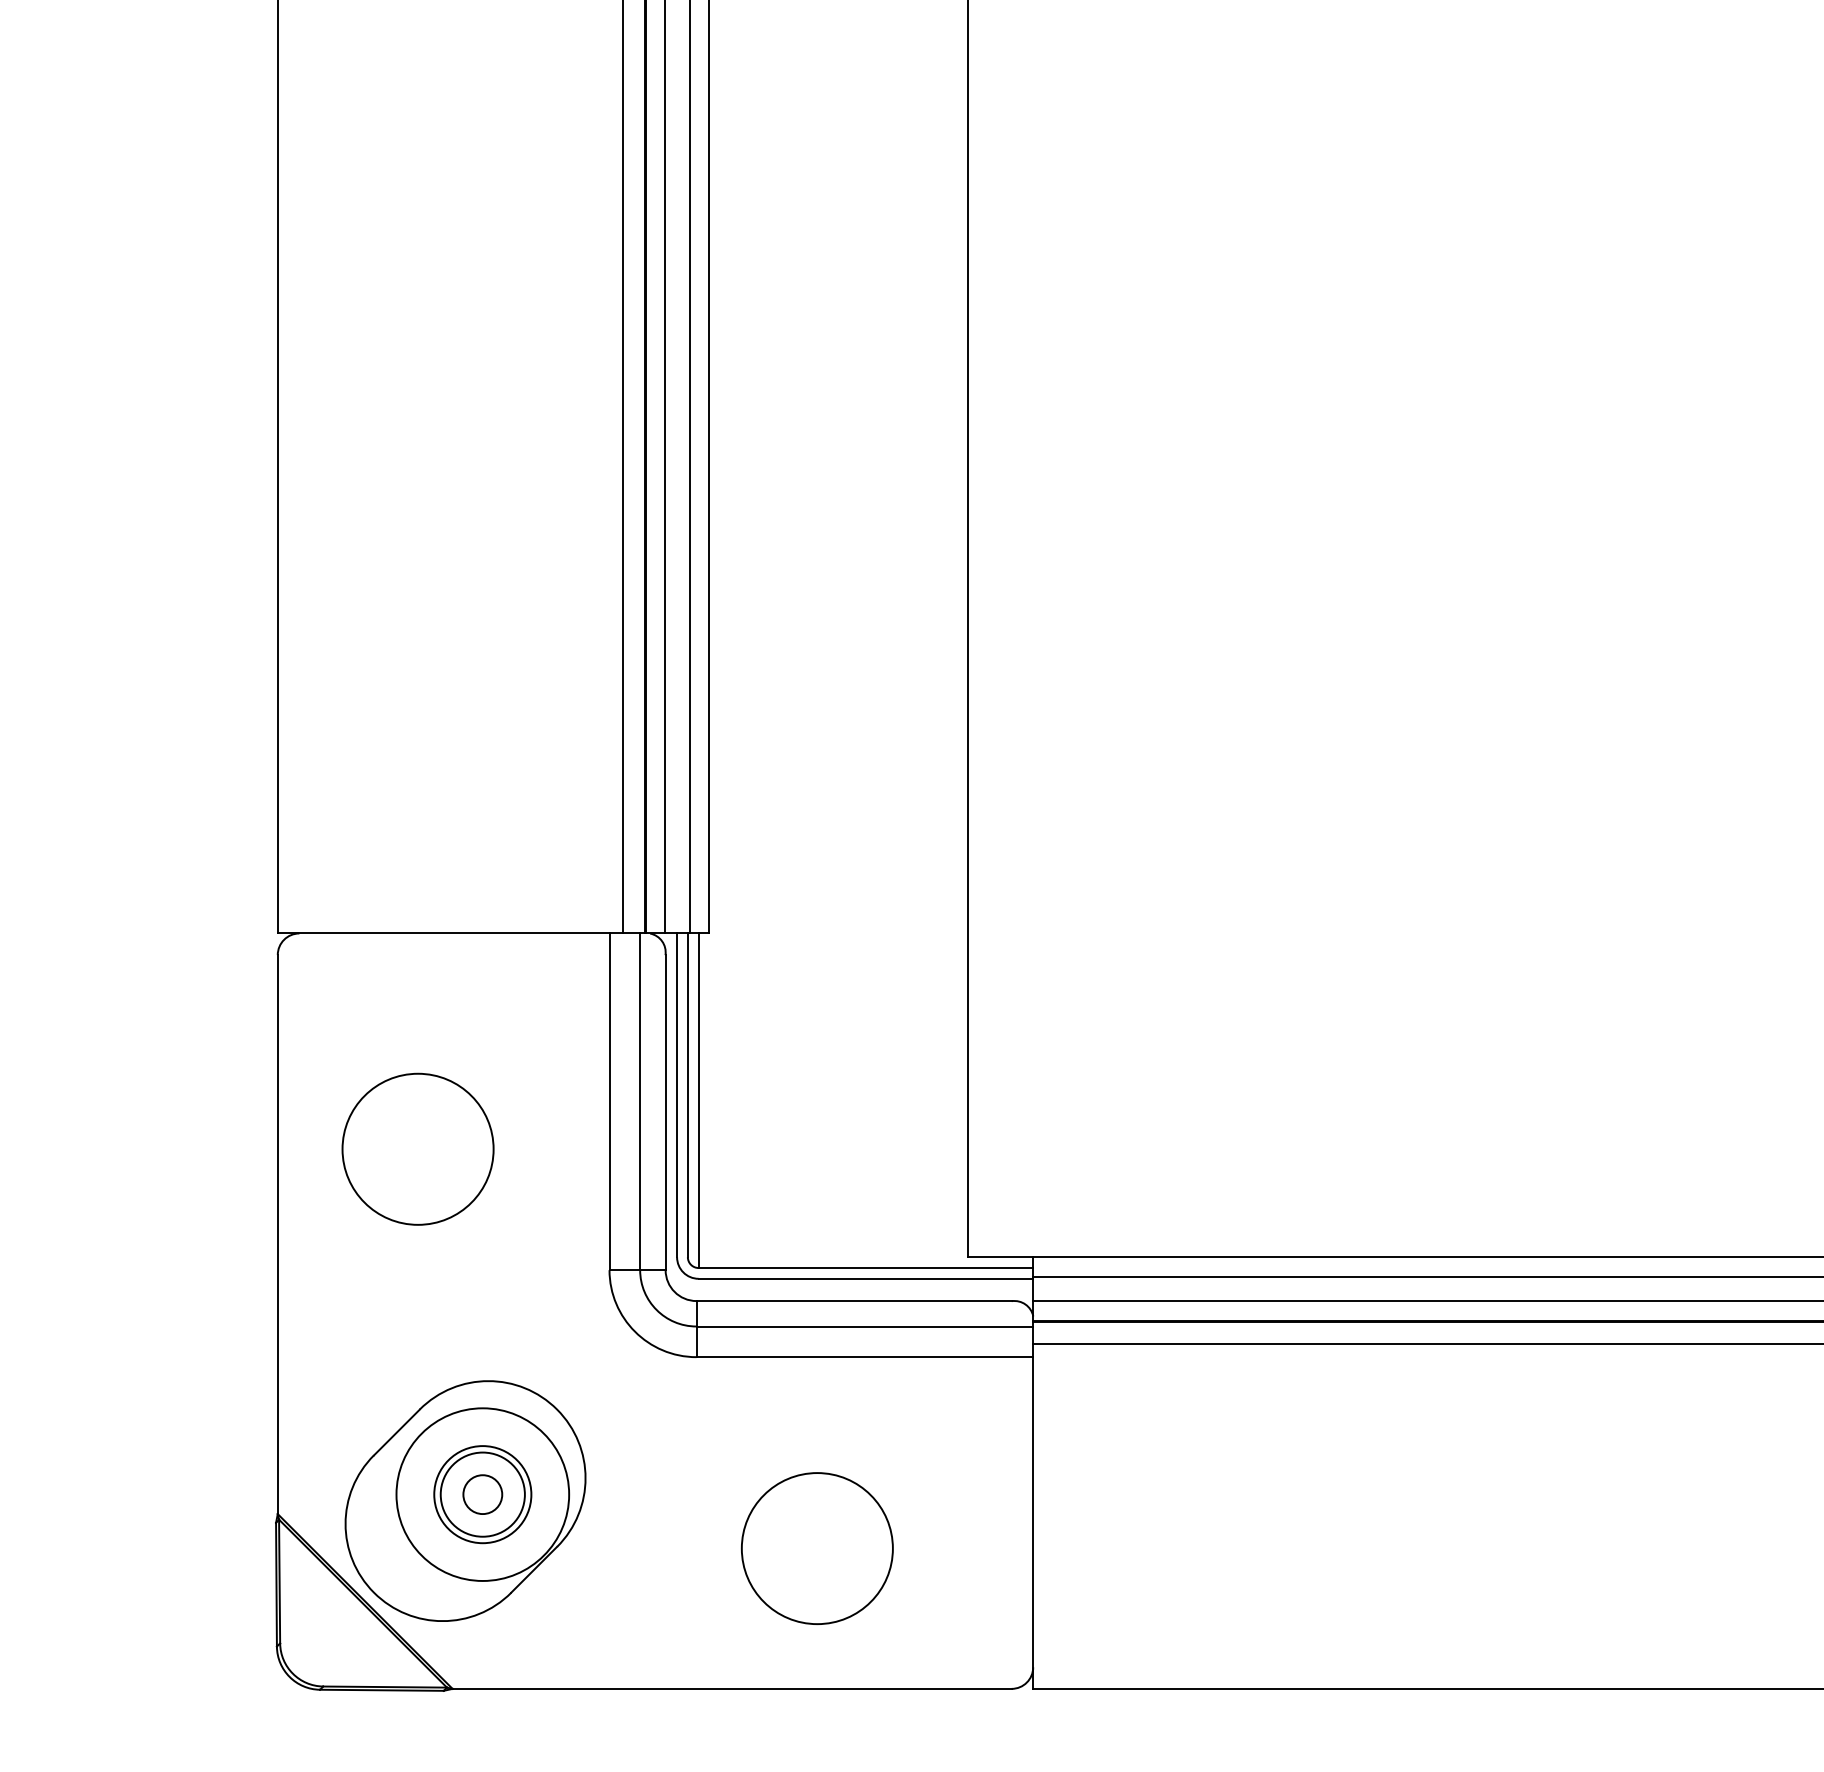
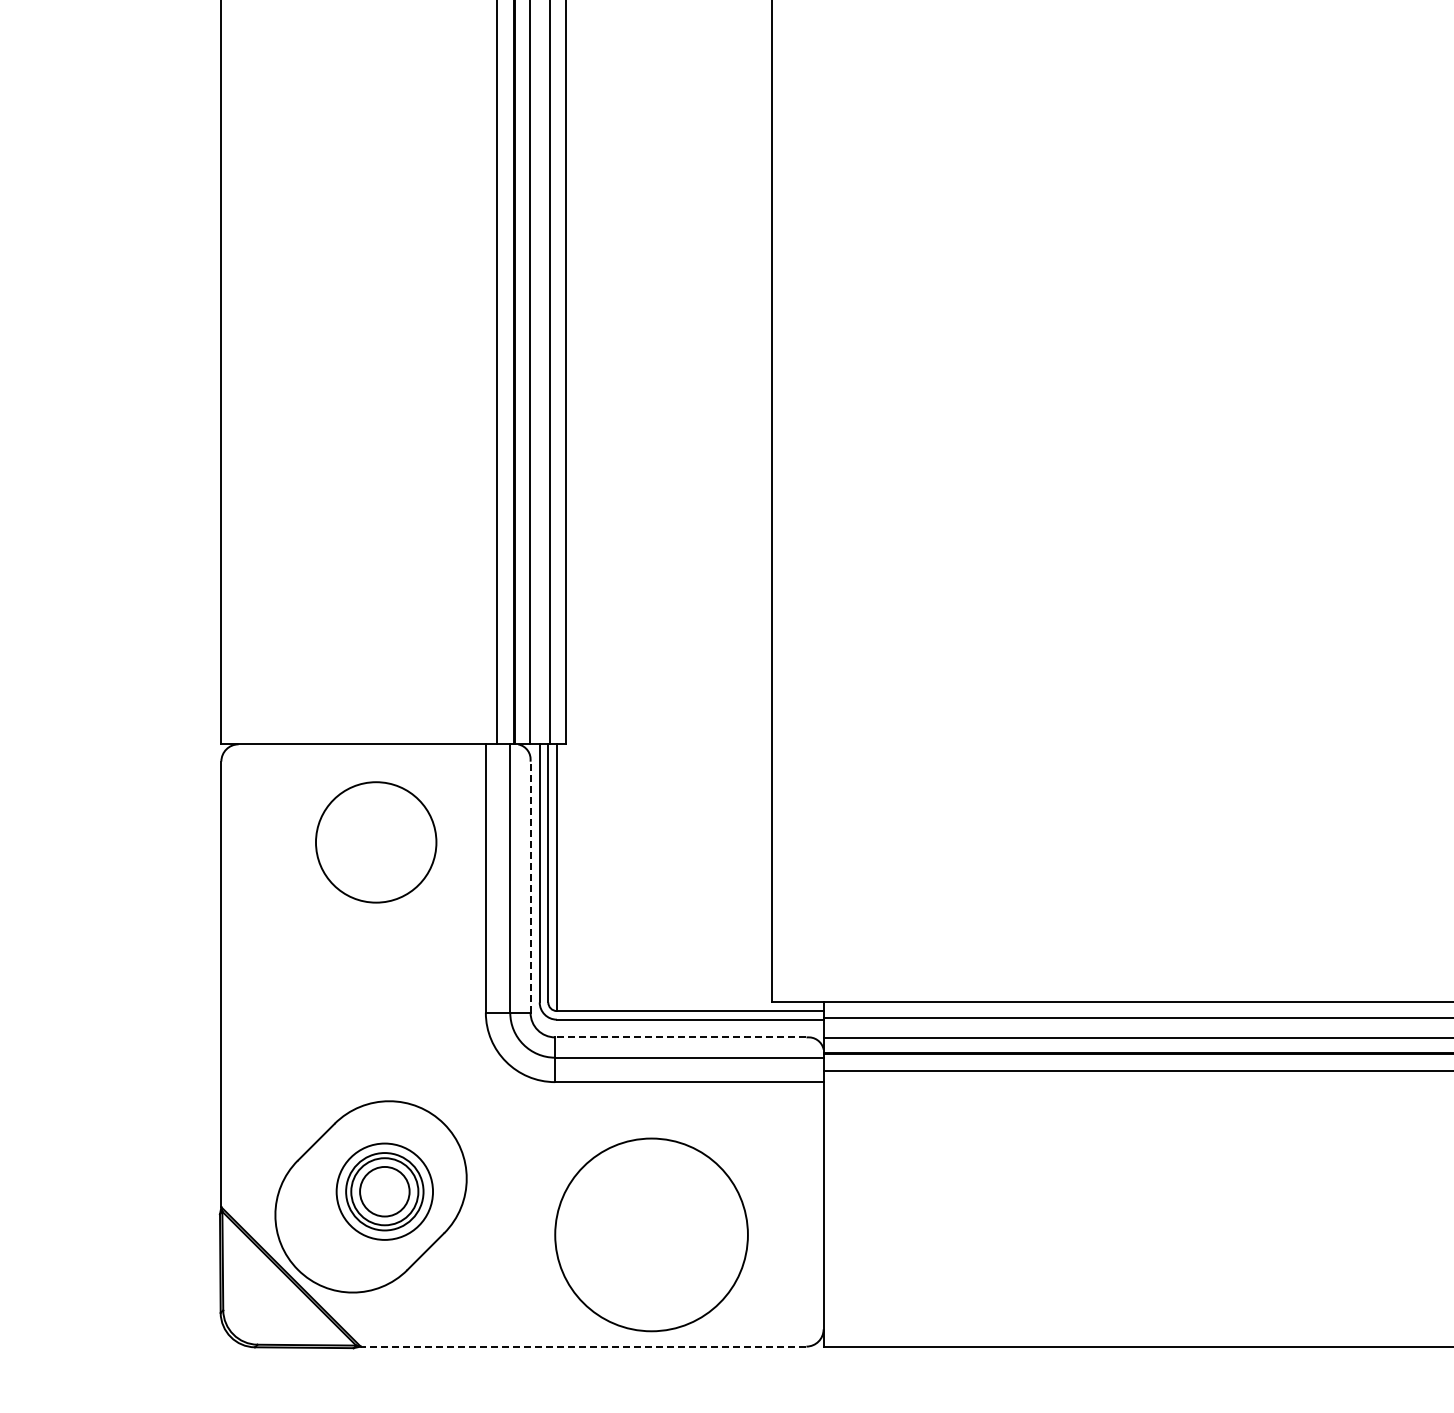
line: (665, 1113) -> (530, 887), solid -> dashed
circle: (418, 1149) -> (376, 842), moved
line: (853, 1301) -> (680, 1037), solid -> dashed
circle: (482, 1494) -> (384, 1191), size x0.7
circle: (482, 1494) -> (384, 1191), size x1.6
circle: (817, 1548) -> (651, 1234), size x1.6
line: (732, 1688) -> (583, 1346), solid -> dashed

